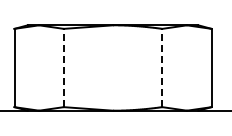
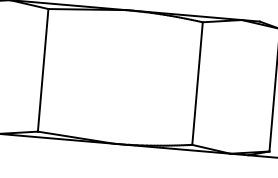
line: (63, 67) -> (42, 69), dashed -> solid
line: (162, 67) -> (197, 82), dashed -> solid

